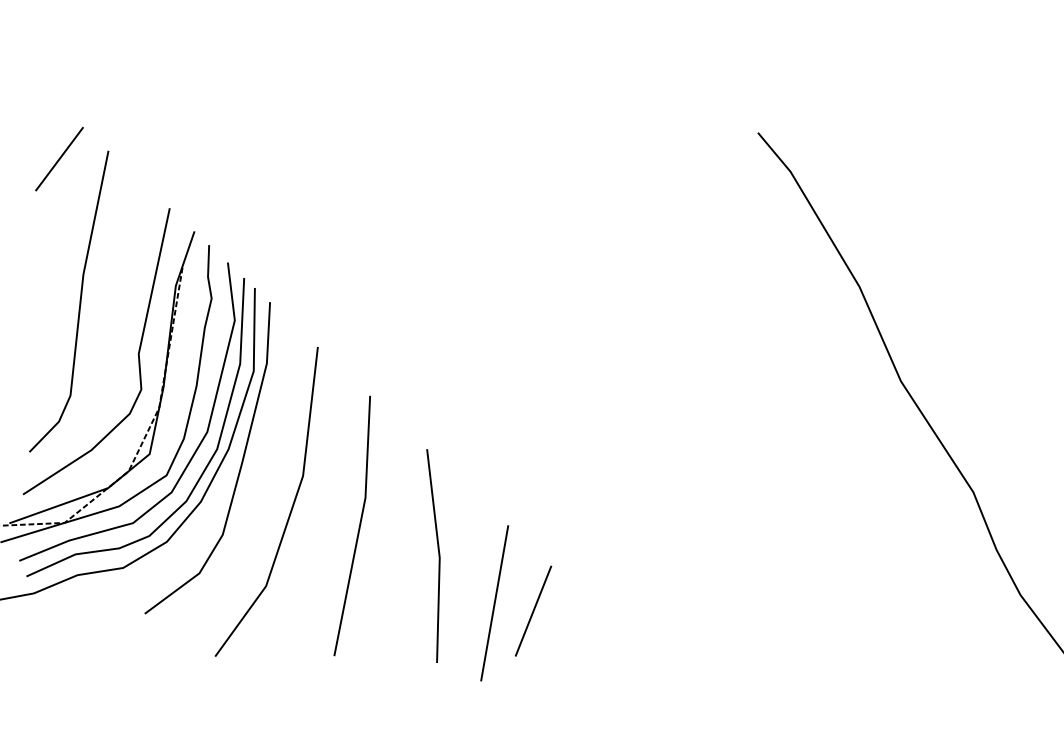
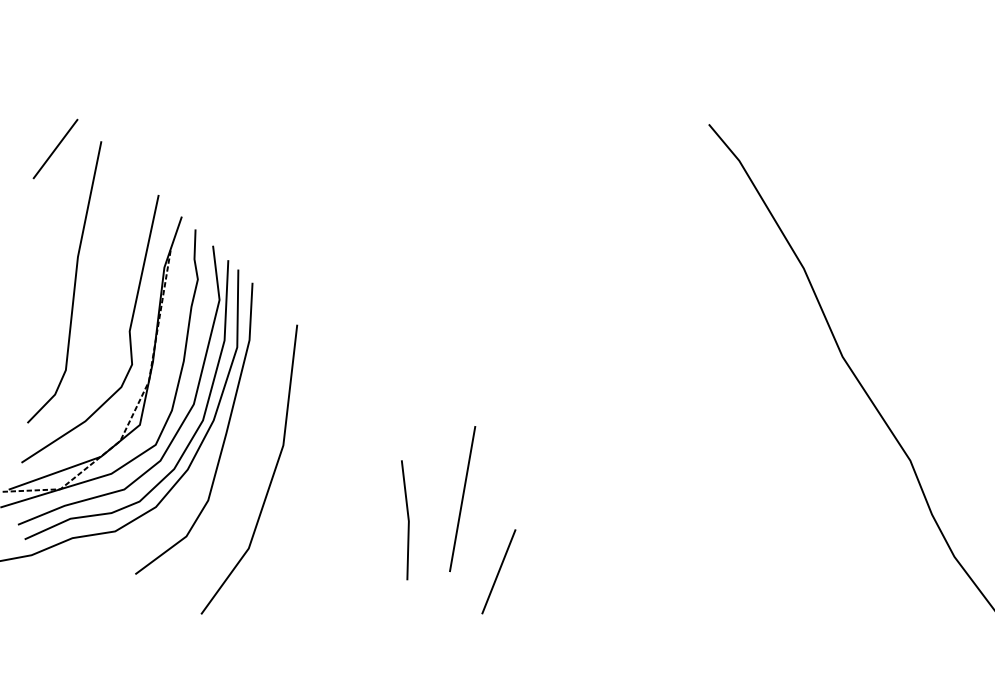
part: (358, 527) -> (335, 493), removed
part: (433, 555) -> (405, 519), size x0.6
line: (494, 603) -> (462, 499), moved

